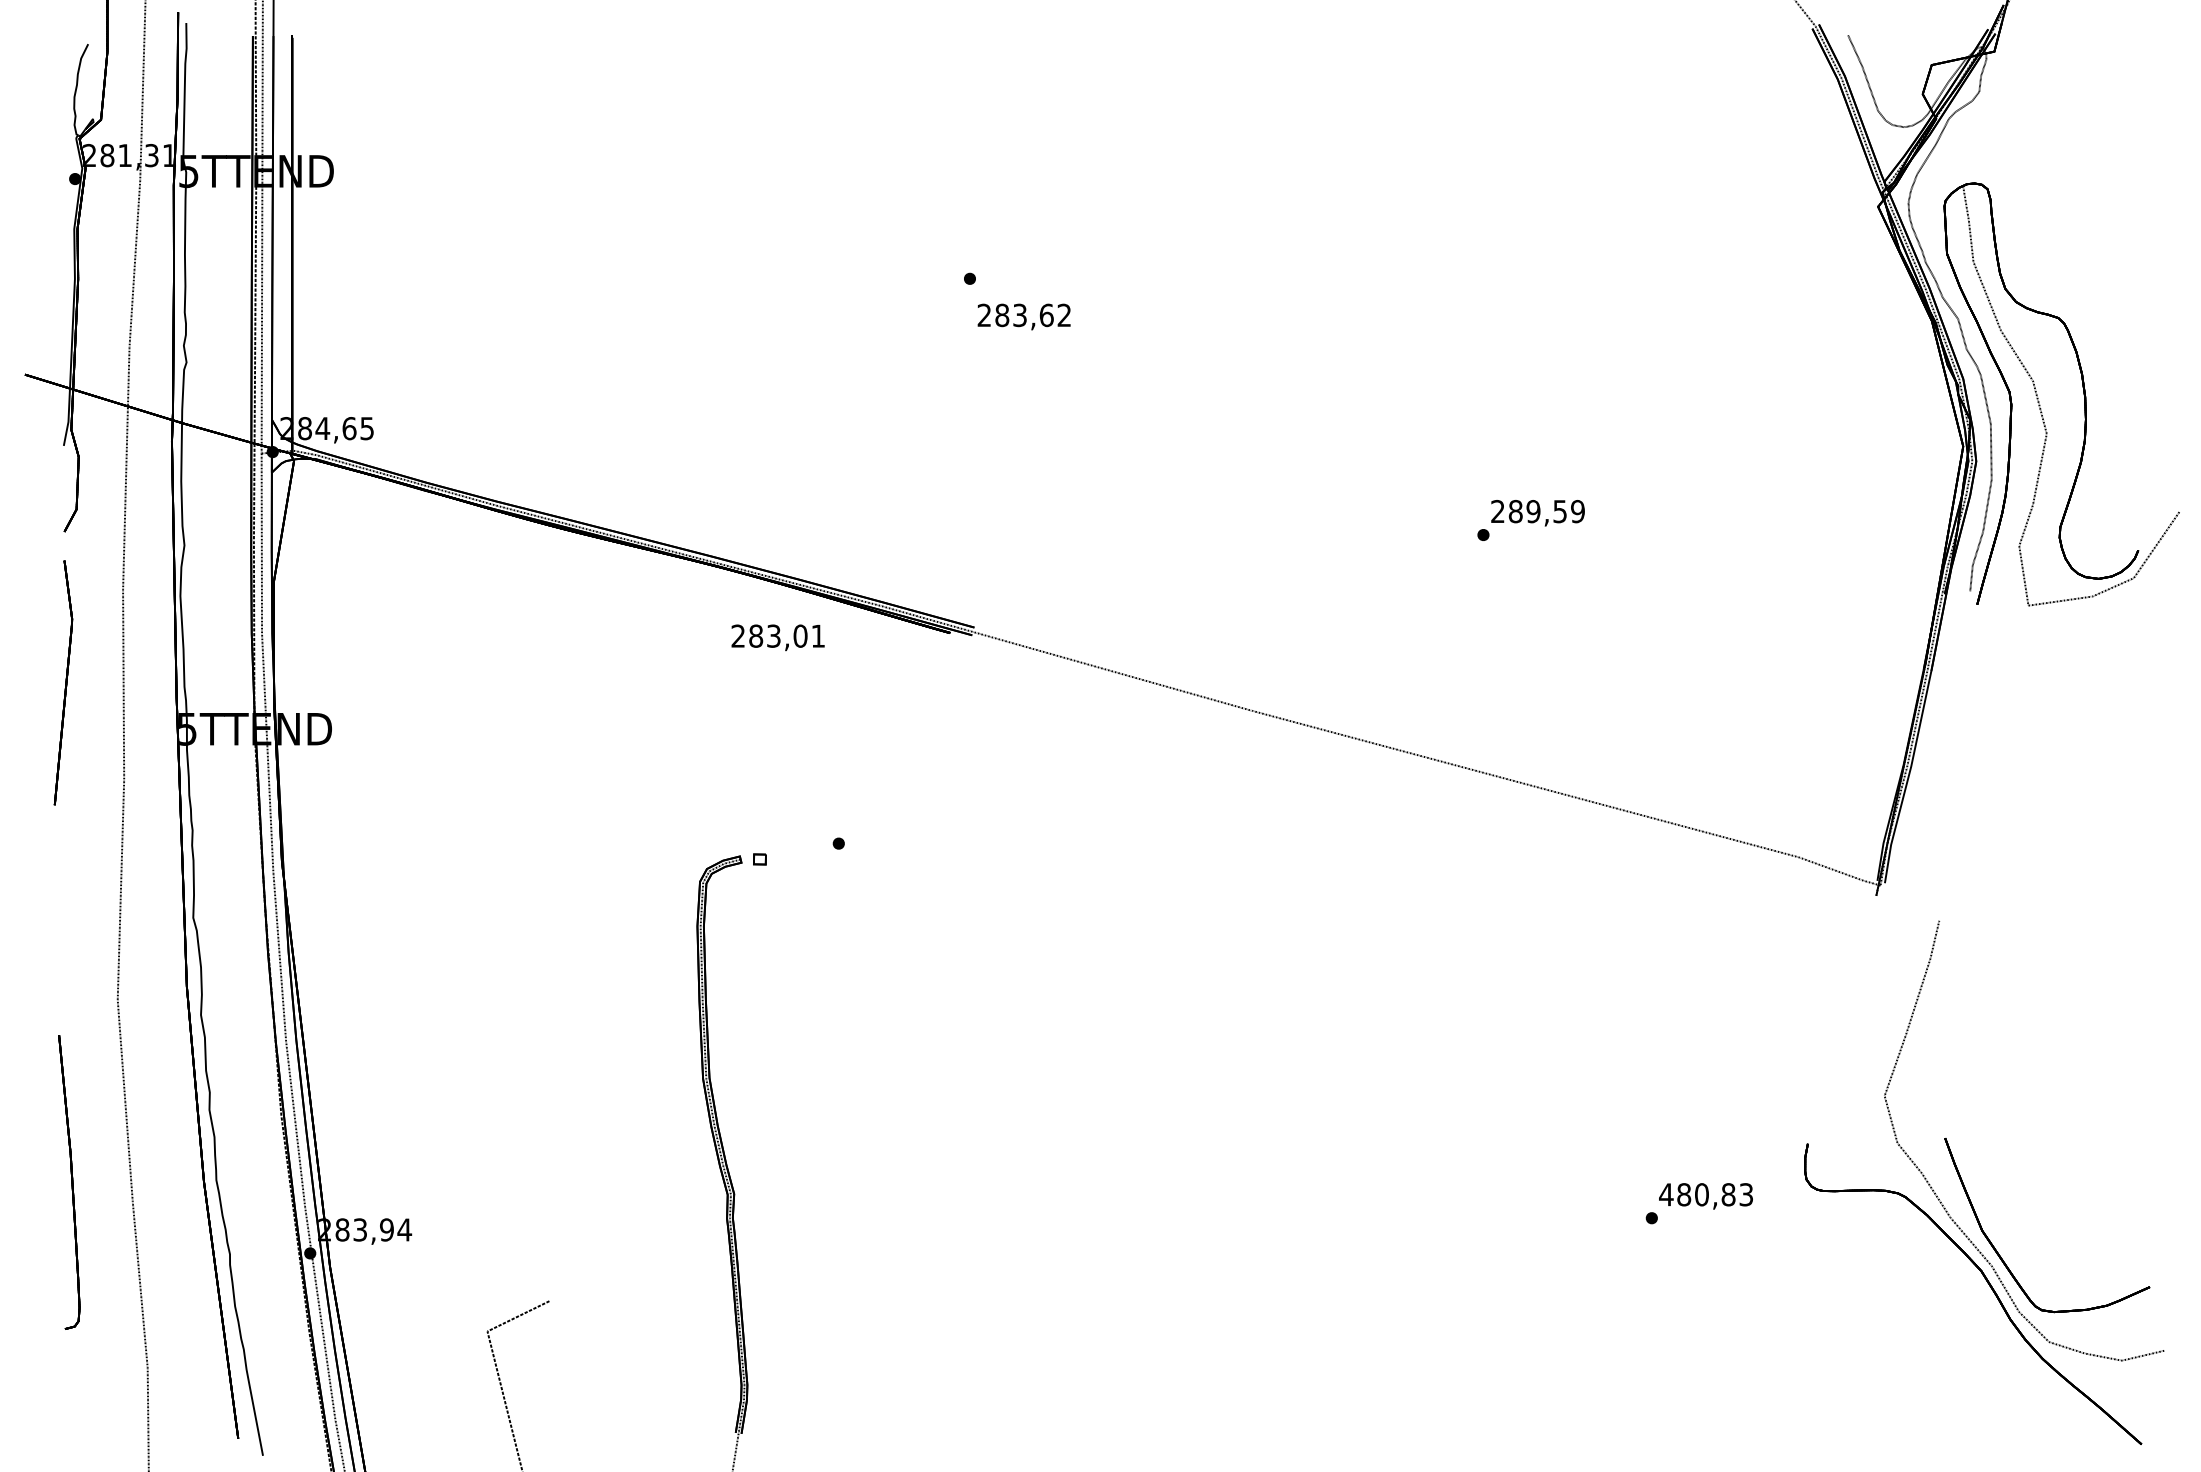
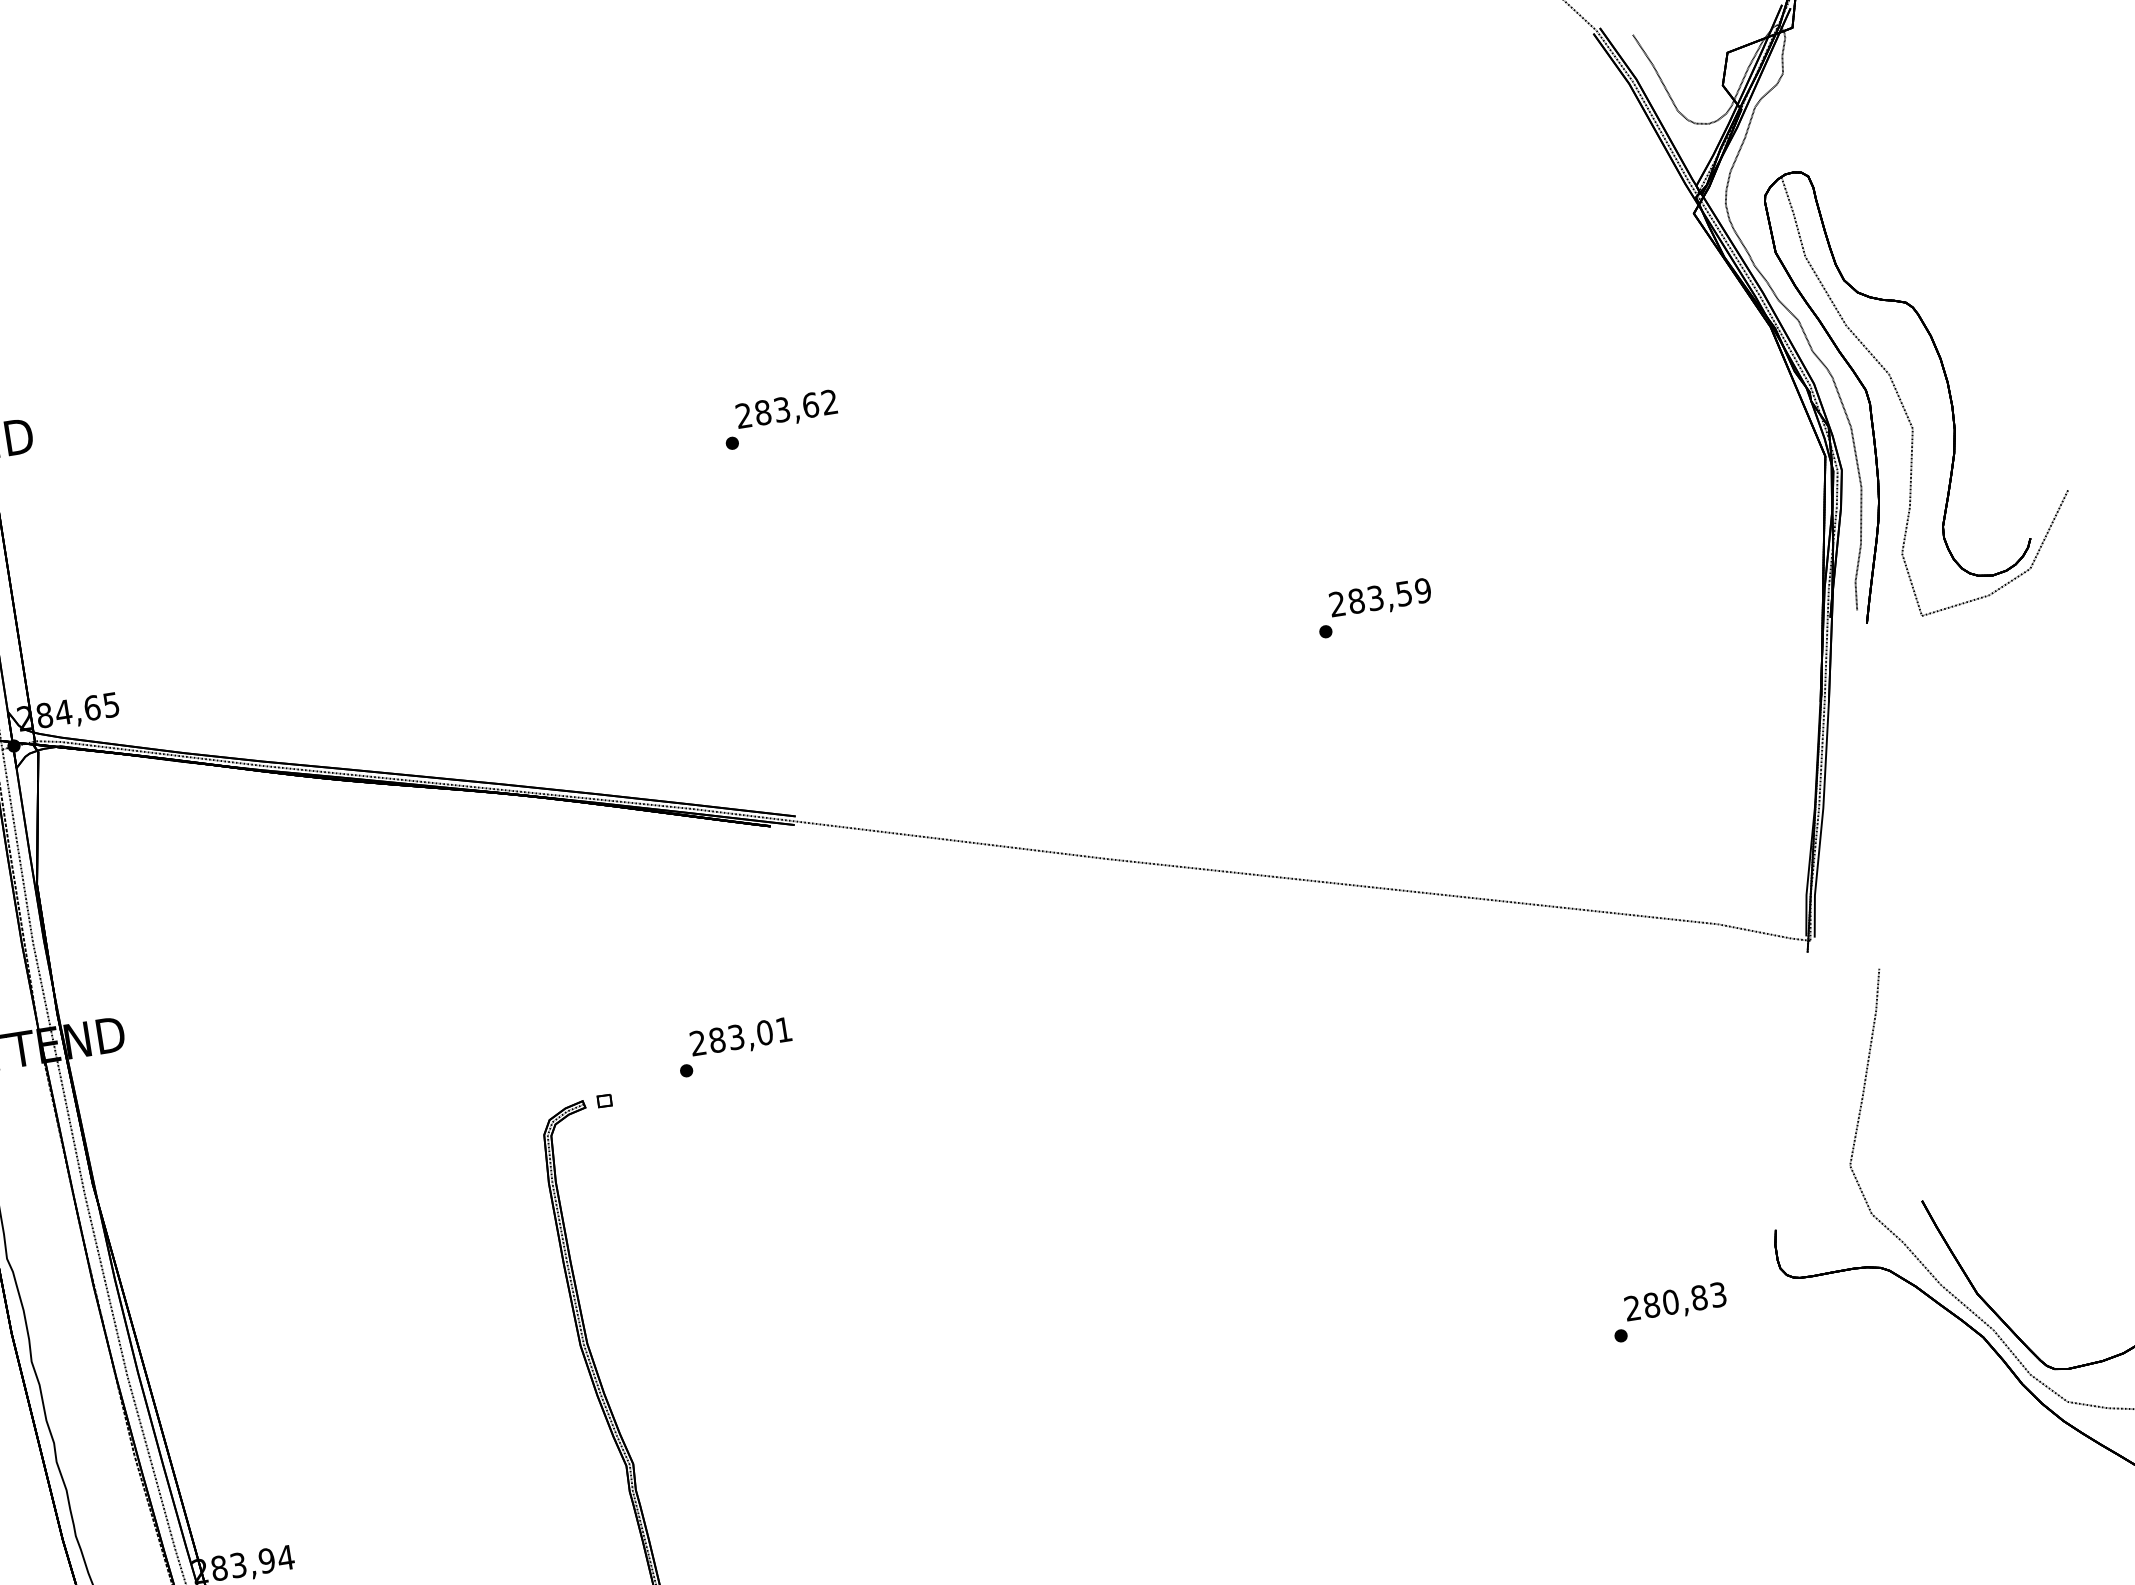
text: (1023, 316) -> (786, 410), moved
text: (1533, 511) -> (1375, 598), 289,59 -> 283,59
text: (777, 637) -> (740, 1038), moved
text: (1666, 1194) -> (1632, 1307), 480,83 -> 280,83

